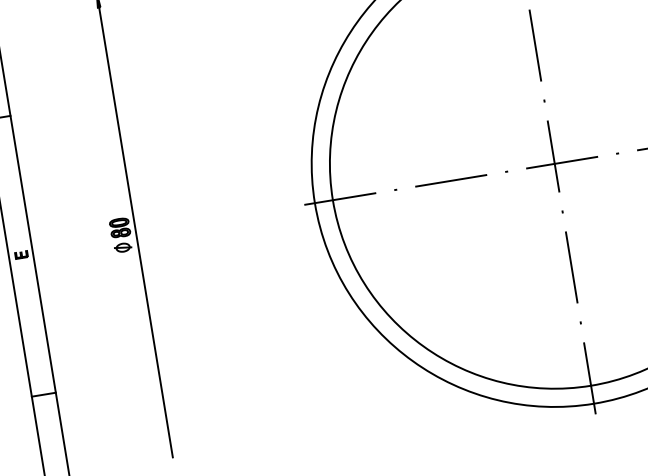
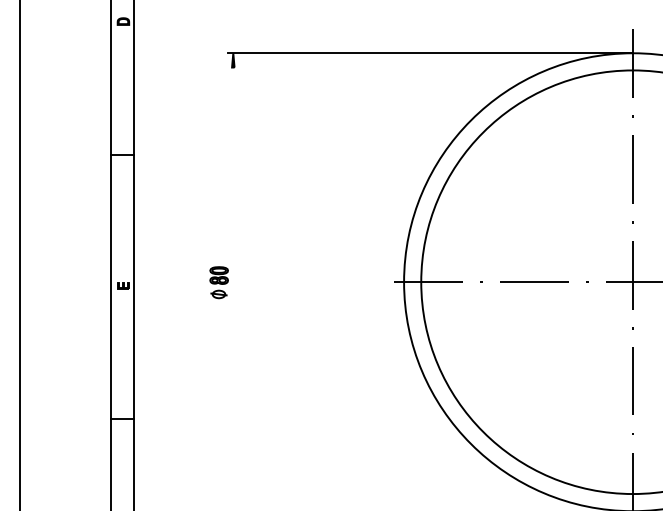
line: (136, 231) -> (233, 281), removed

